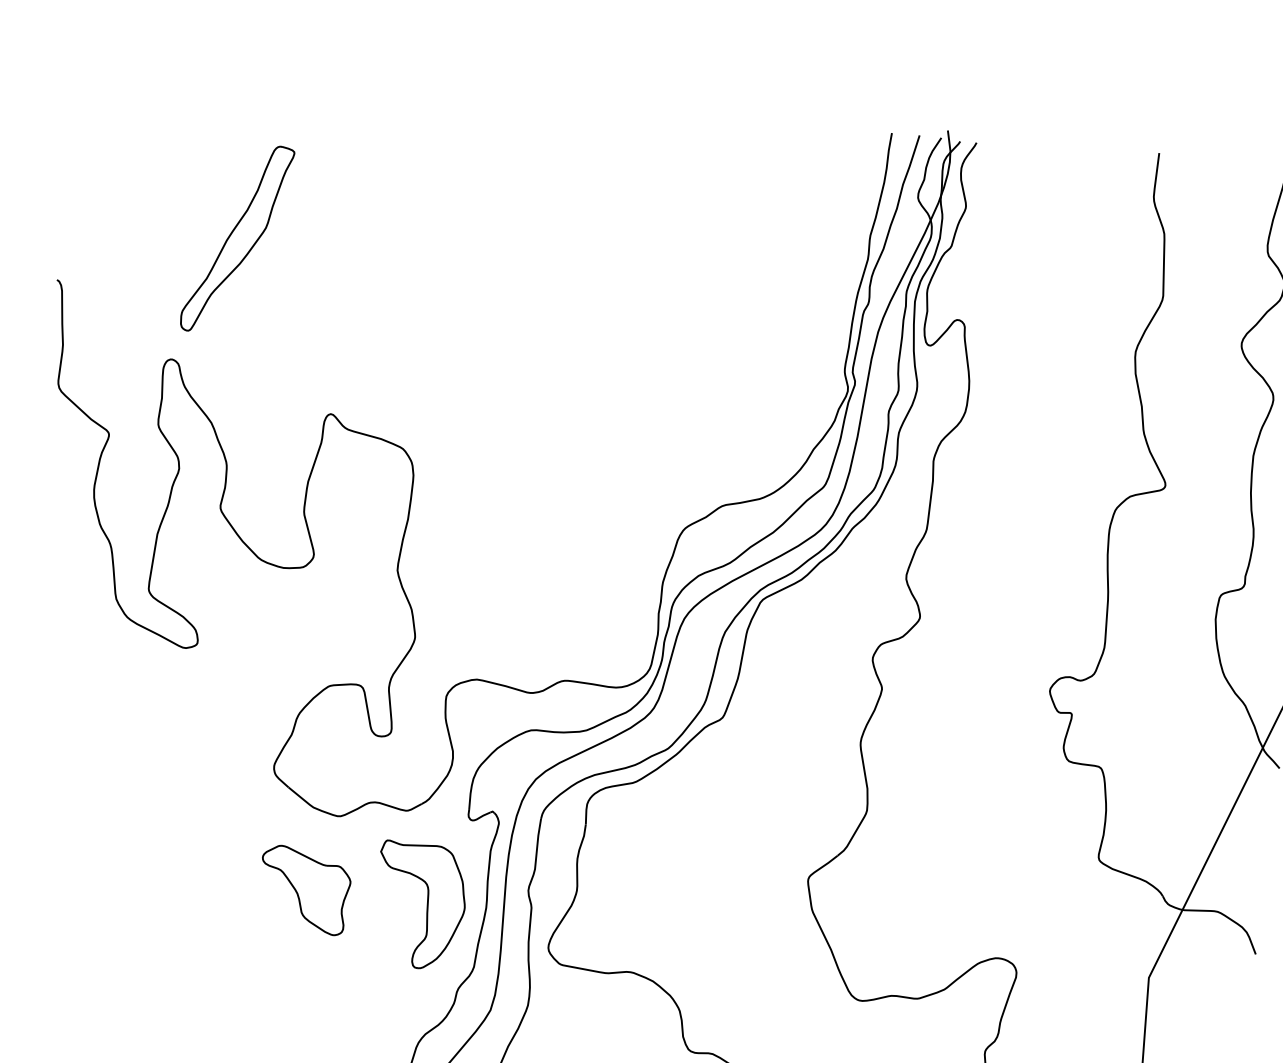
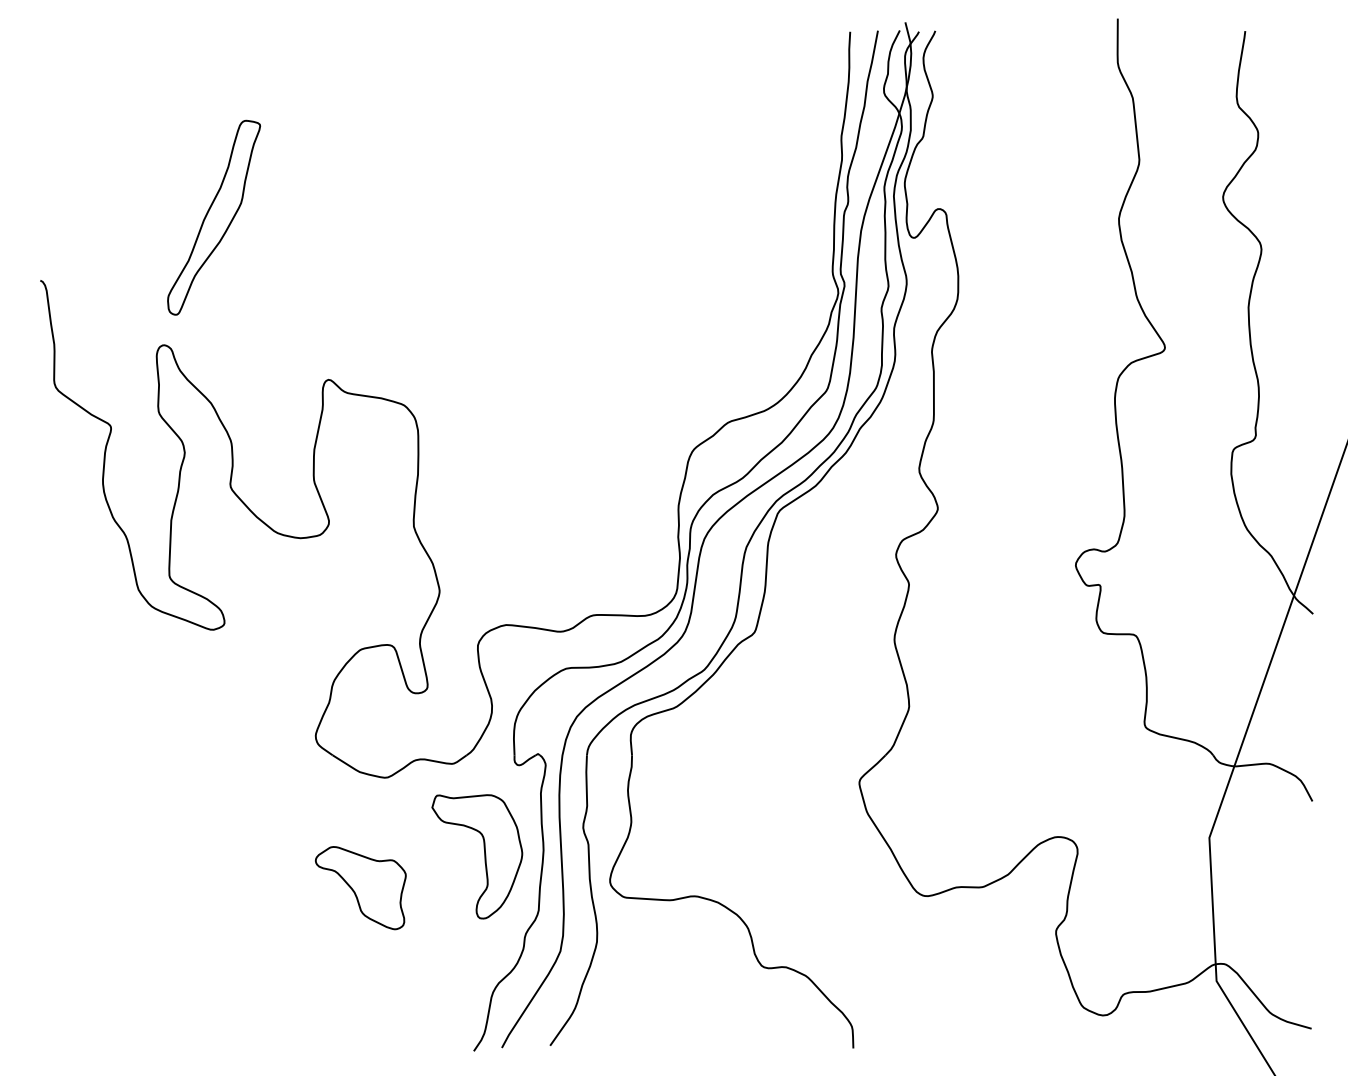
part: (303, 890) -> (360, 888), moved

